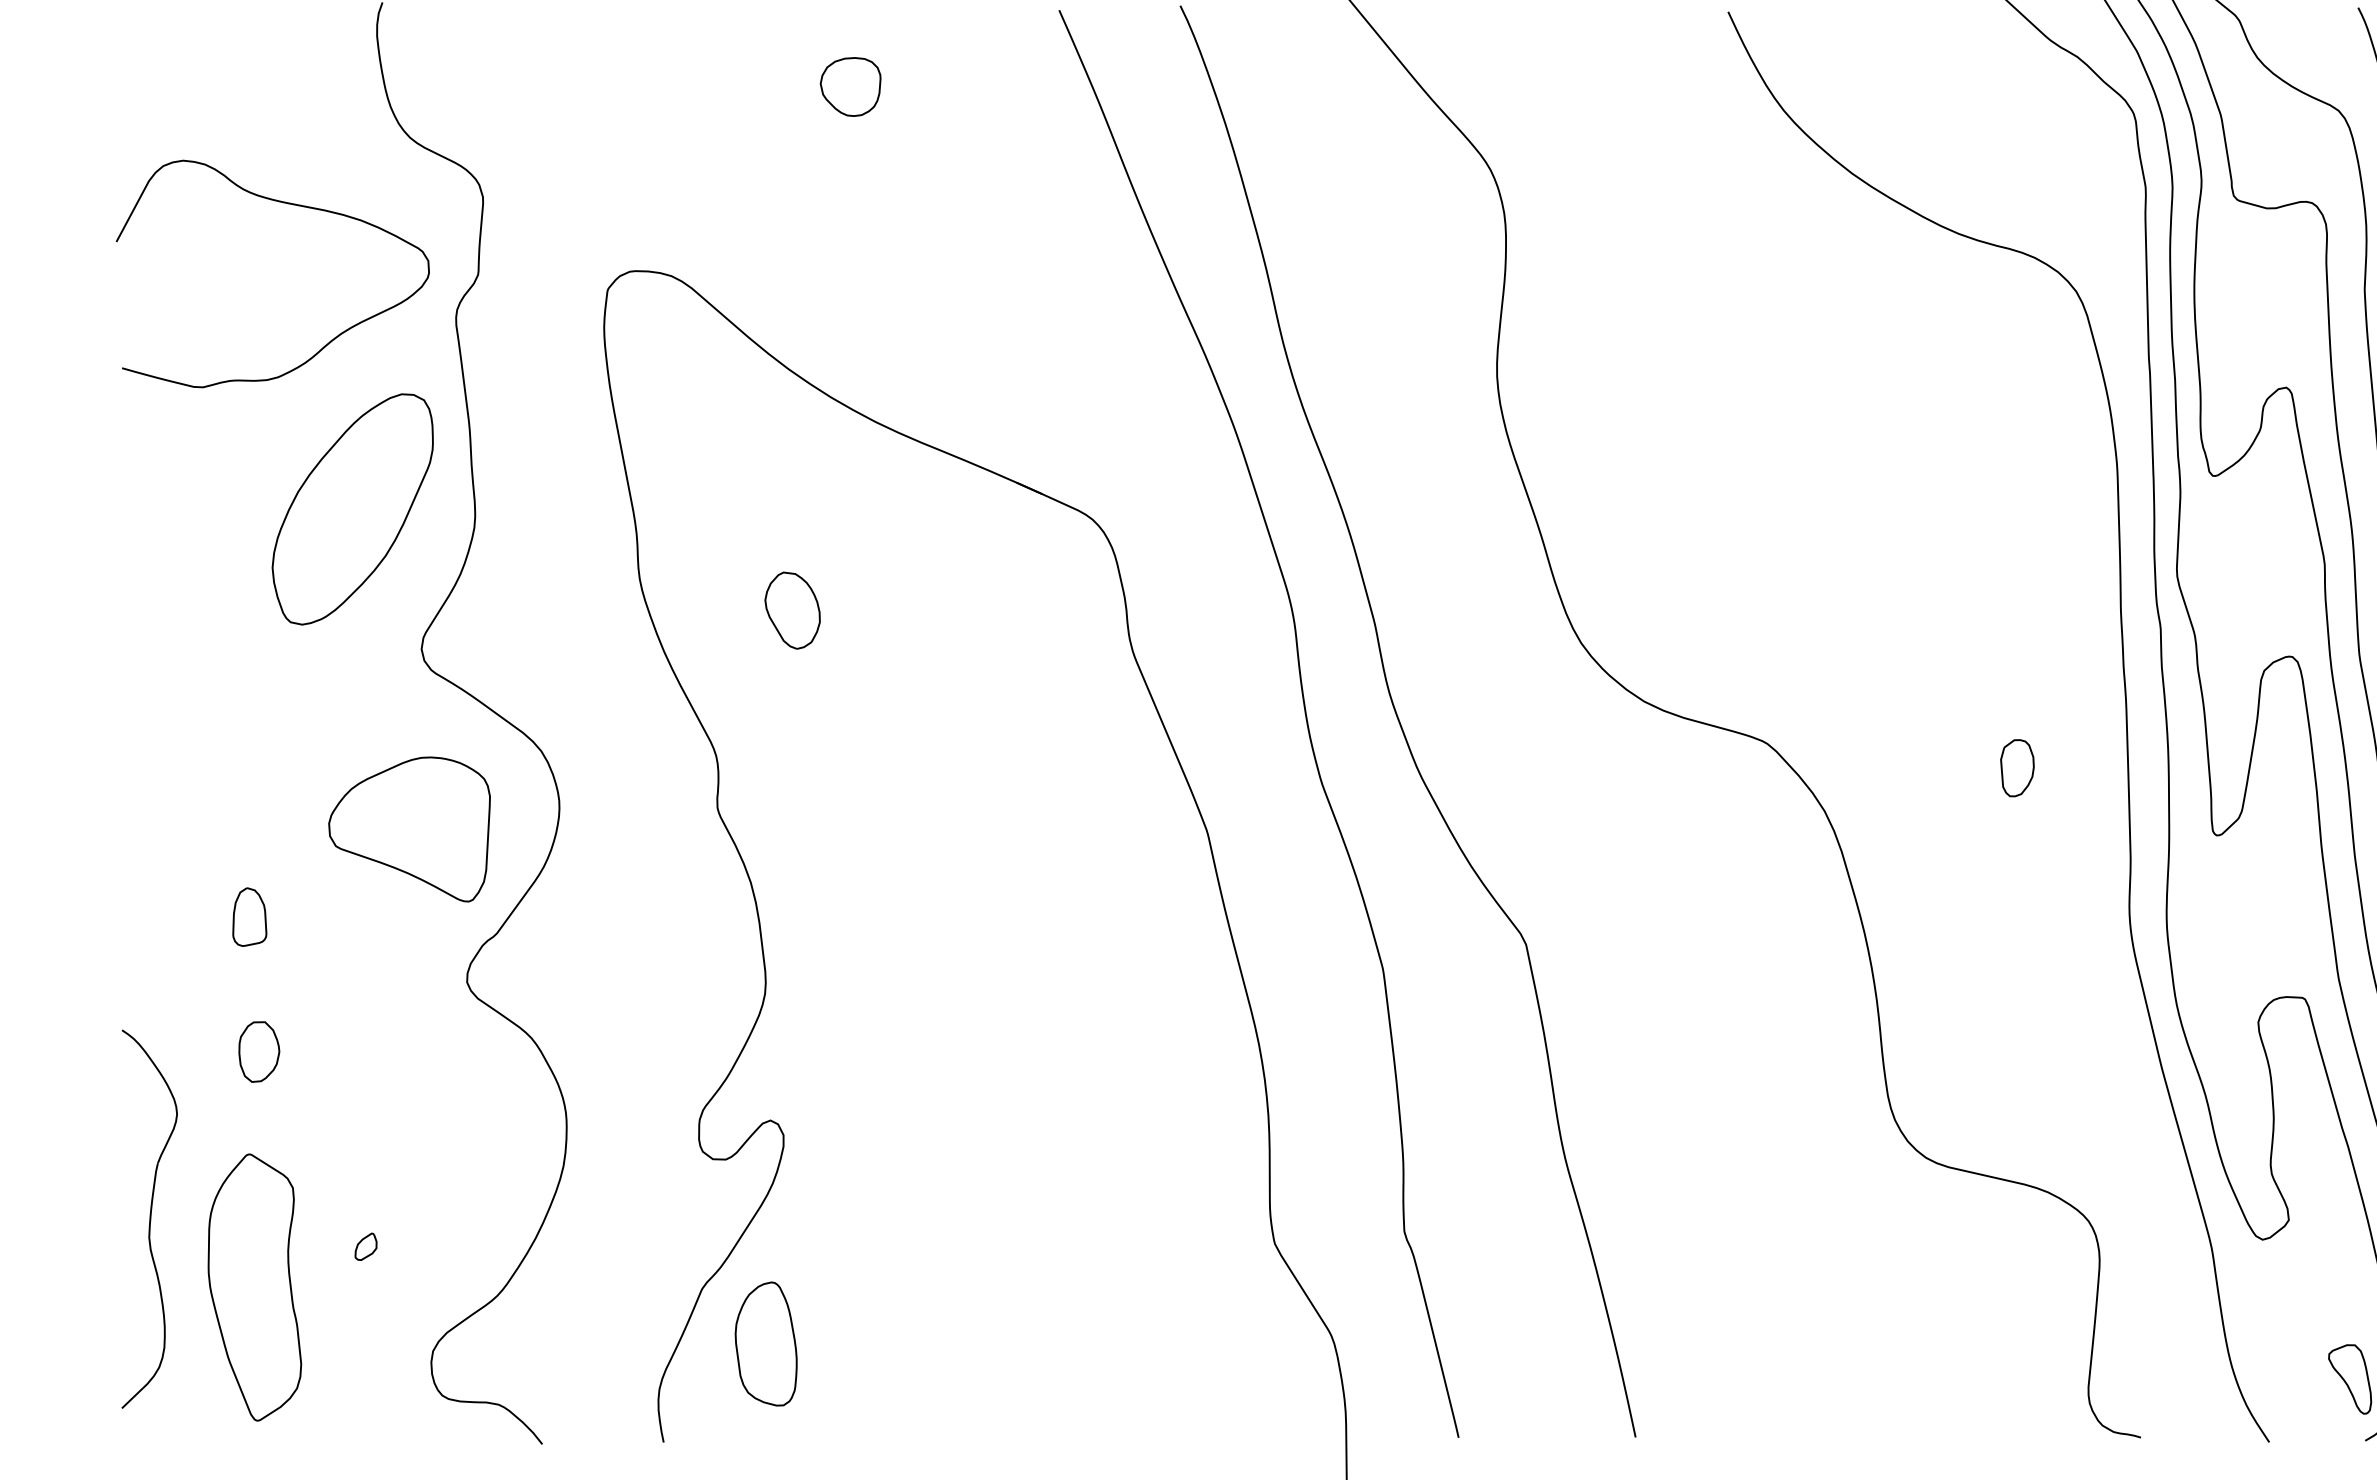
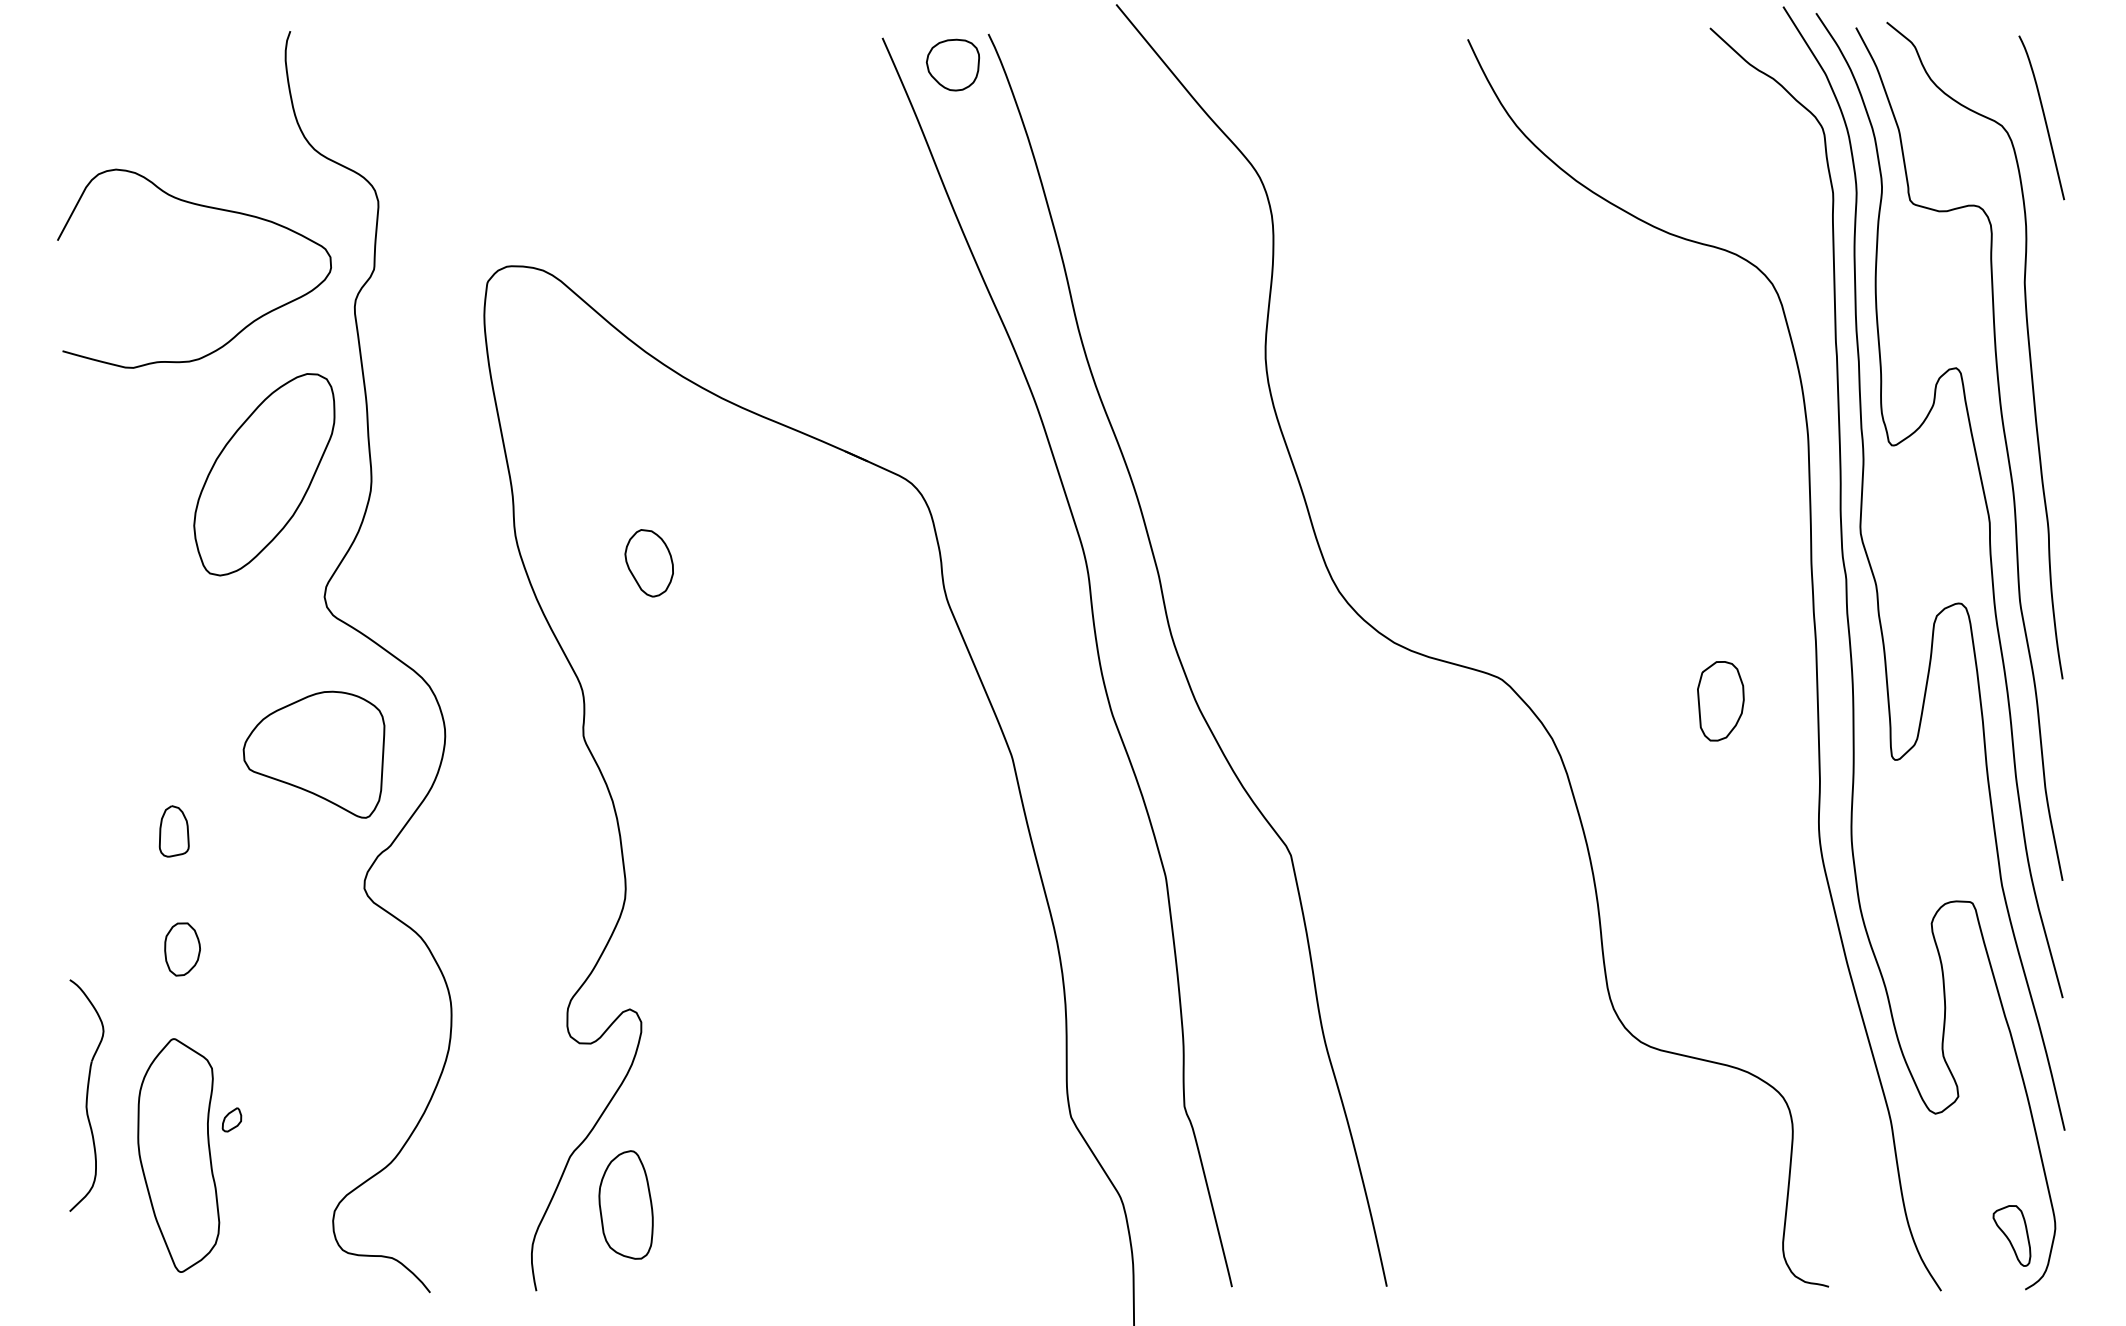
part: (850, 86) -> (952, 64), moved
part: (2016, 767) -> (1720, 700), size x1.6
part: (149, 1218) -> (86, 1095), size x0.7
part: (365, 1246) -> (231, 1119), moved

